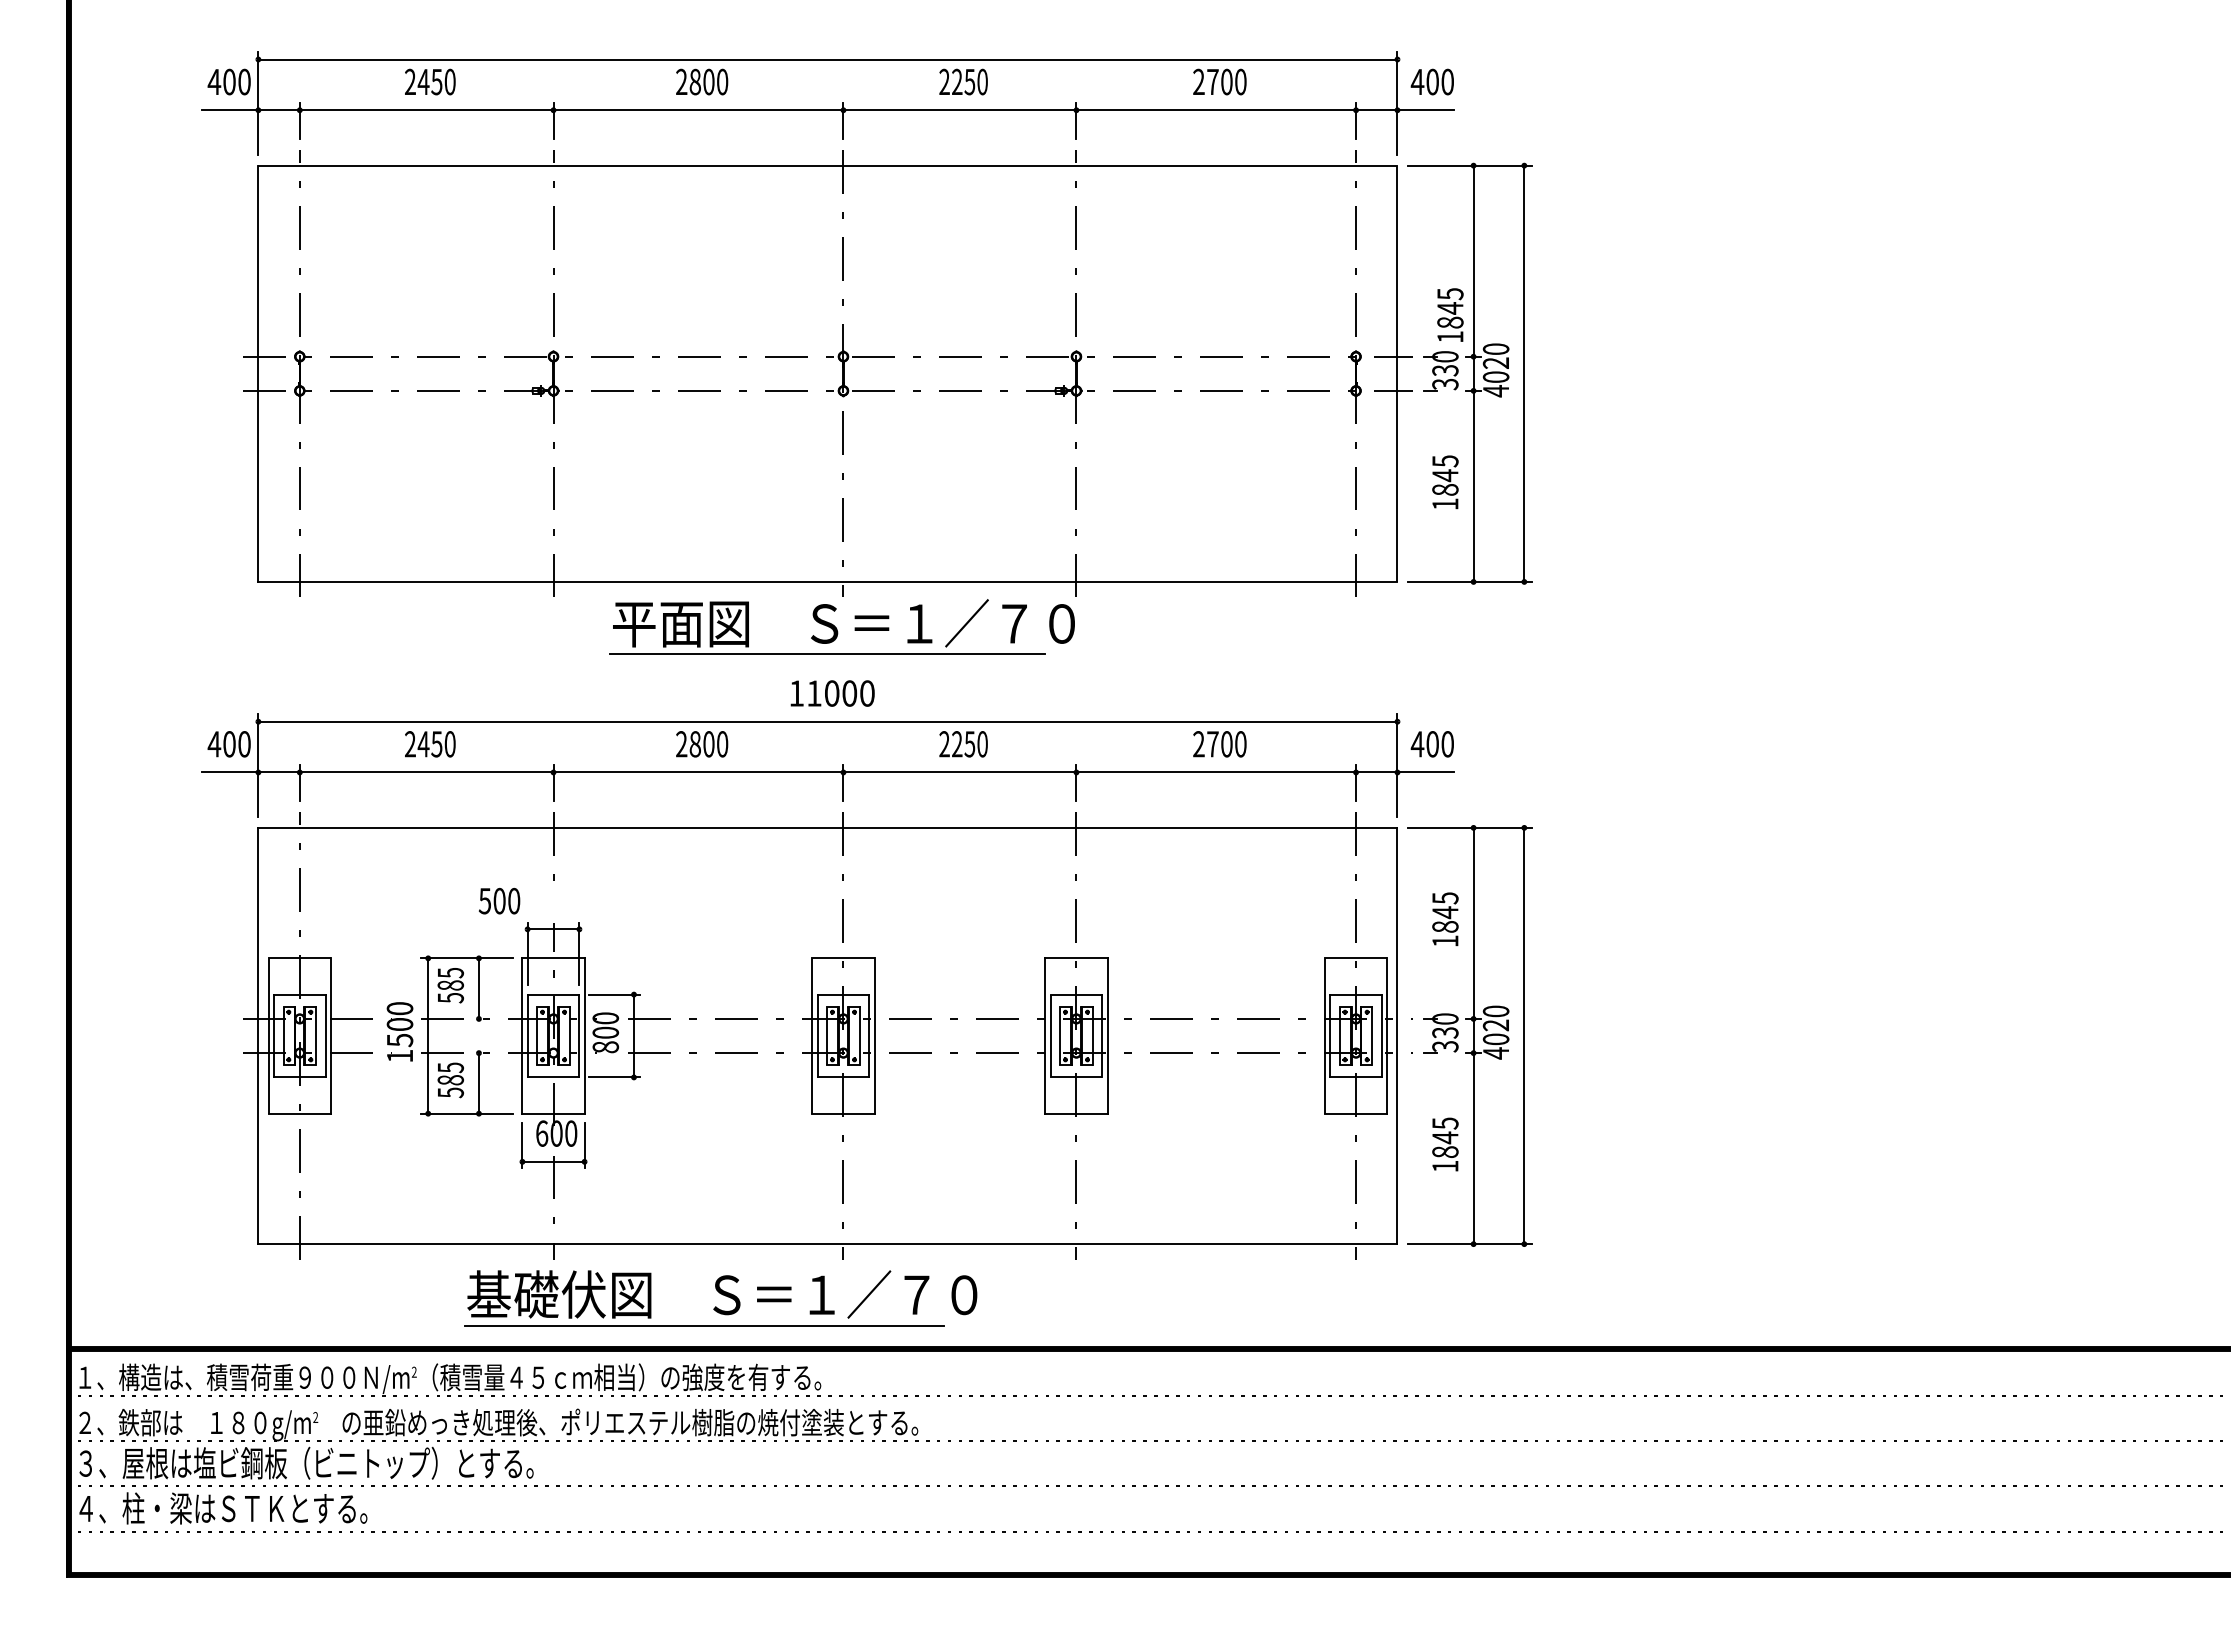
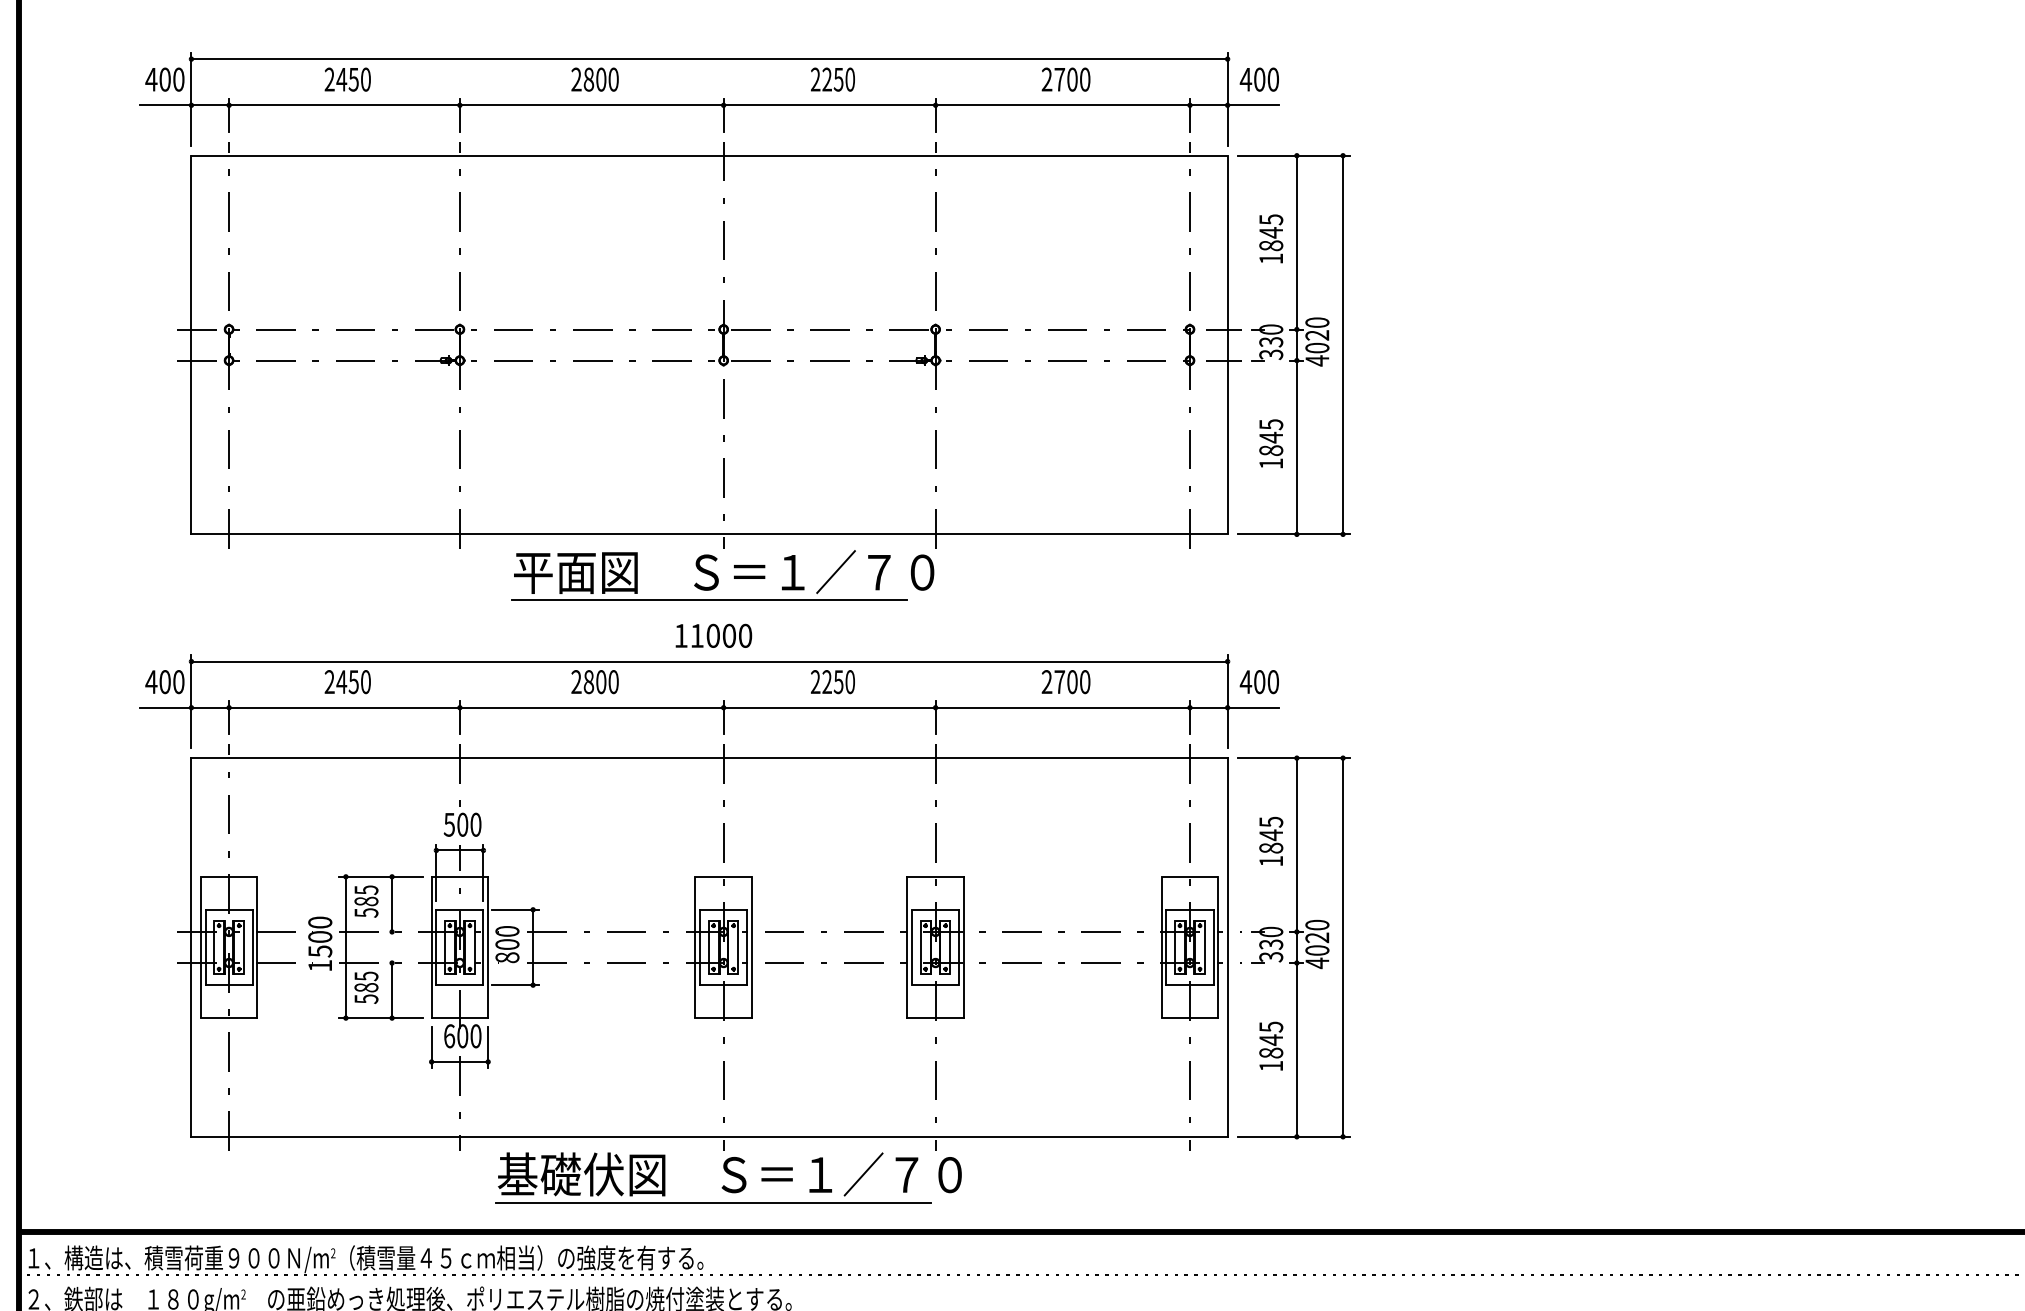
text: (1450, 314) -> (1271, 238), moved
text: (499, 900) -> (462, 824), moved
part: (720, 1298) -> (728, 1178), moved

